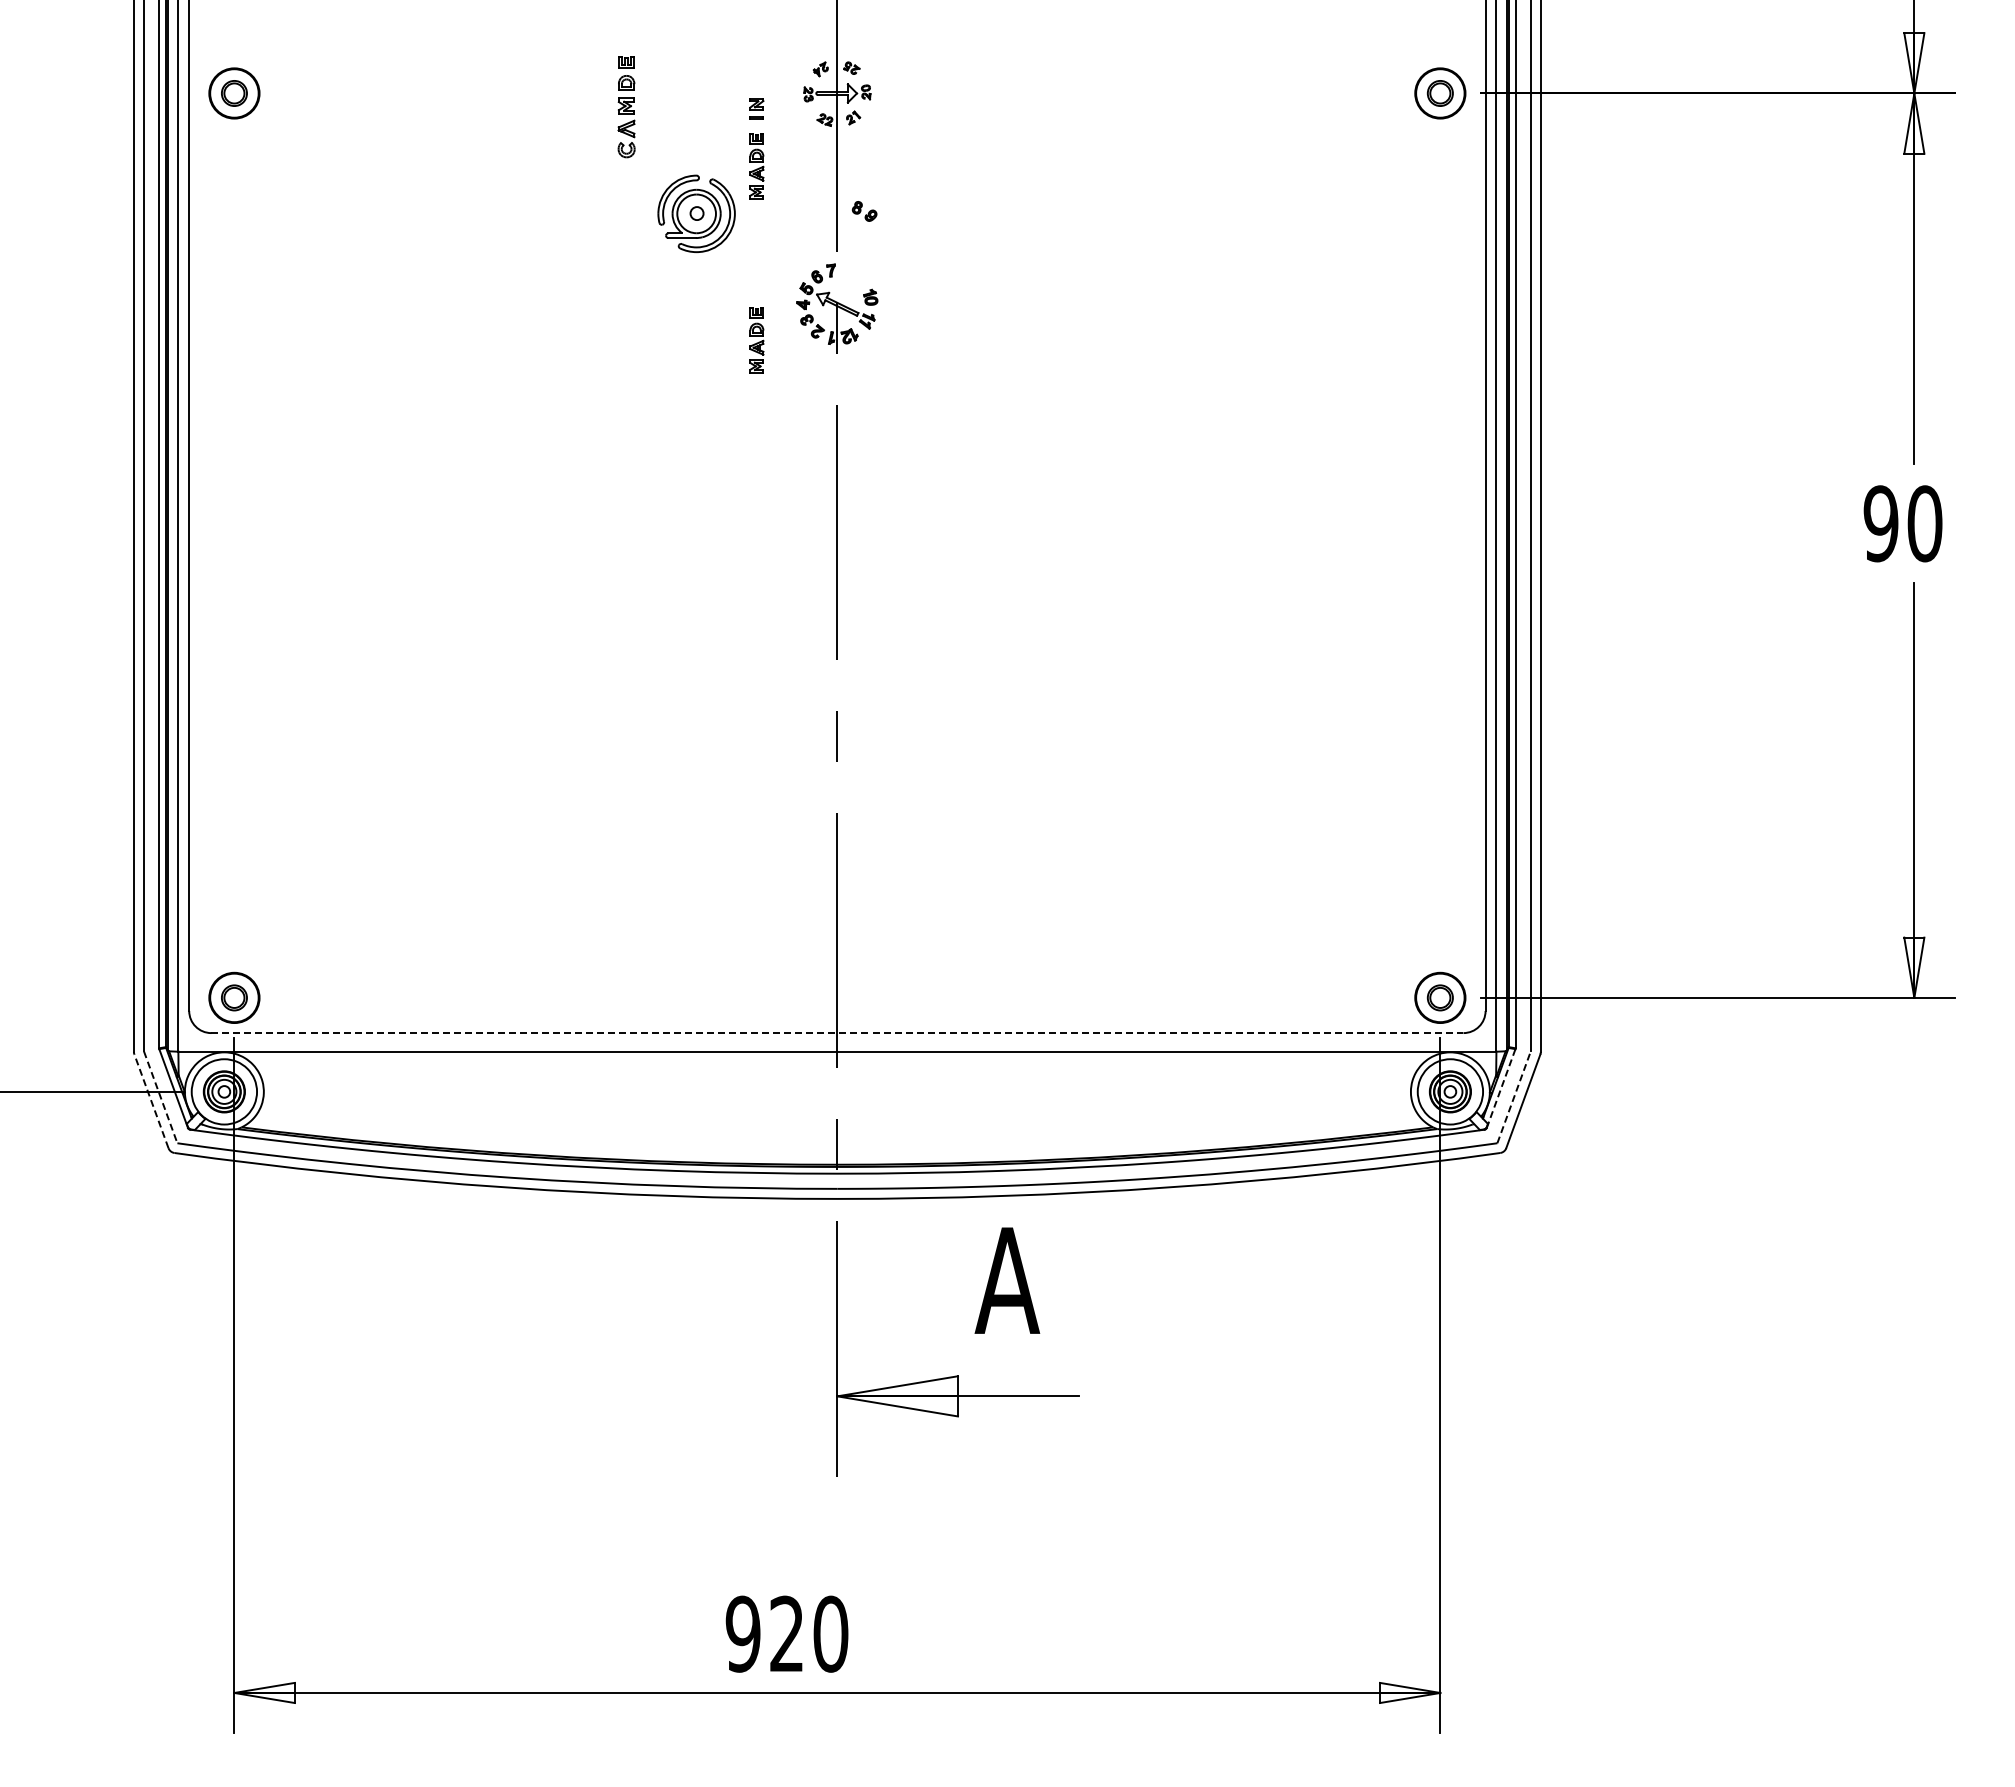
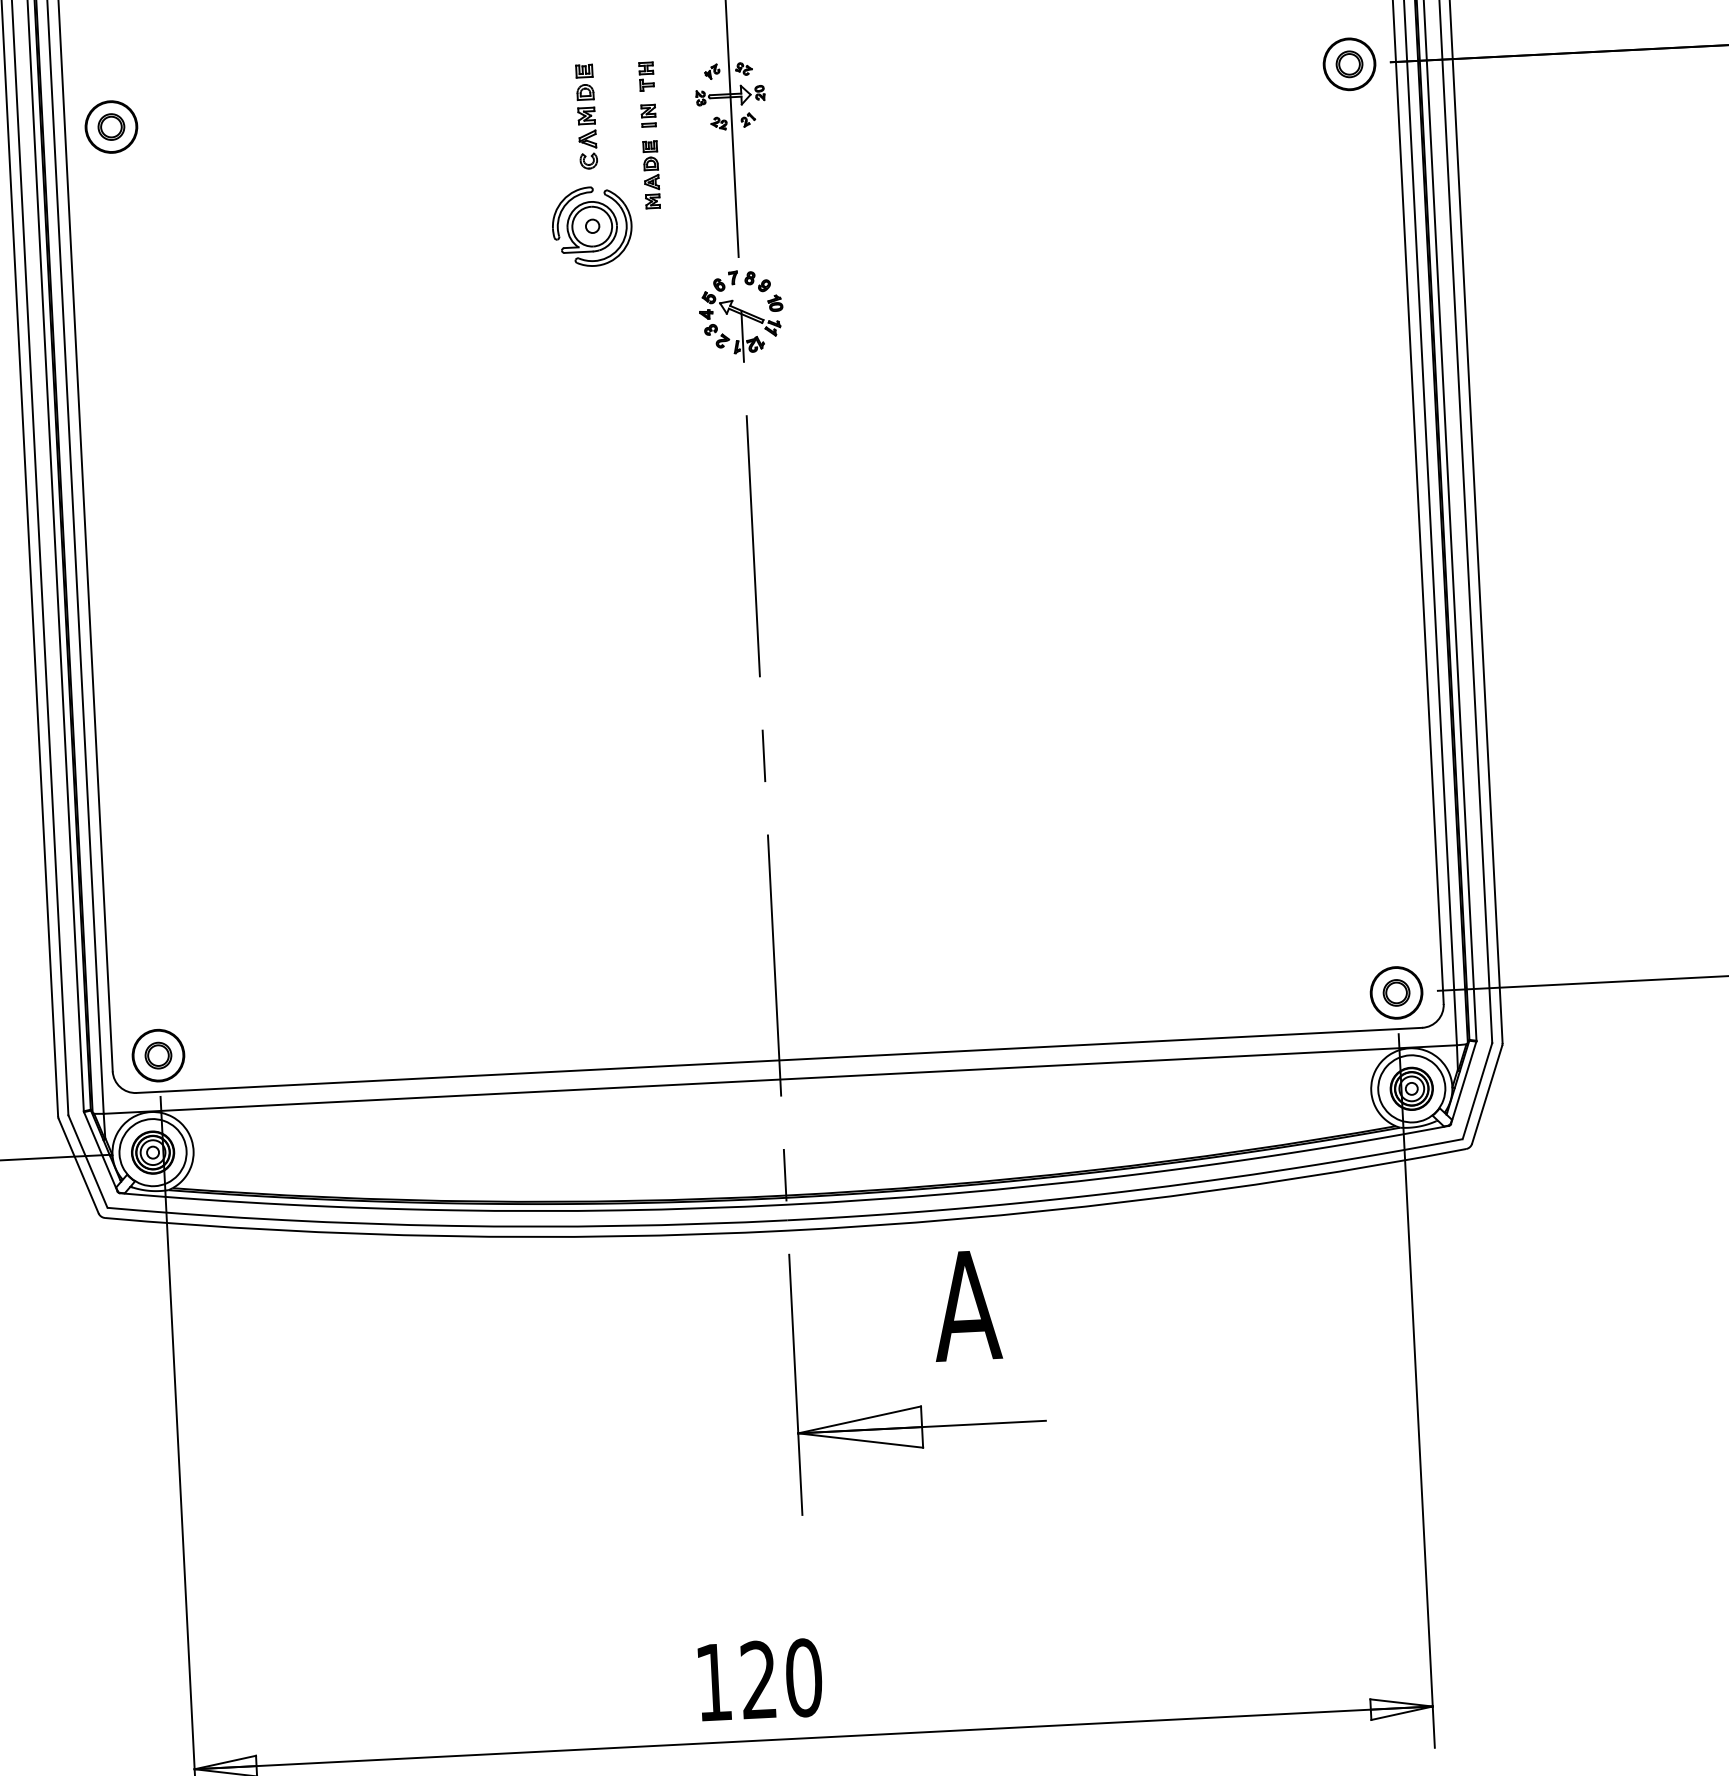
part: (756, 70) -> (646, 76), added
part: (626, 107) -> (586, 117), moved
part: (864, 211) -> (757, 281), moved
part: (756, 340) -> (660, 353), removed
line: (837, 1033) -> (779, 1060), dashed -> solid
line: (1501, 1088) -> (1464, 1082), dashed -> solid
line: (160, 1097) -> (87, 1161), dashed -> solid
line: (1514, 1097) -> (1477, 1091), dashed -> solid
line: (151, 1101) -> (78, 1166), dashed -> solid
text: (742, 1633) -> (713, 1681), 920 -> 120

